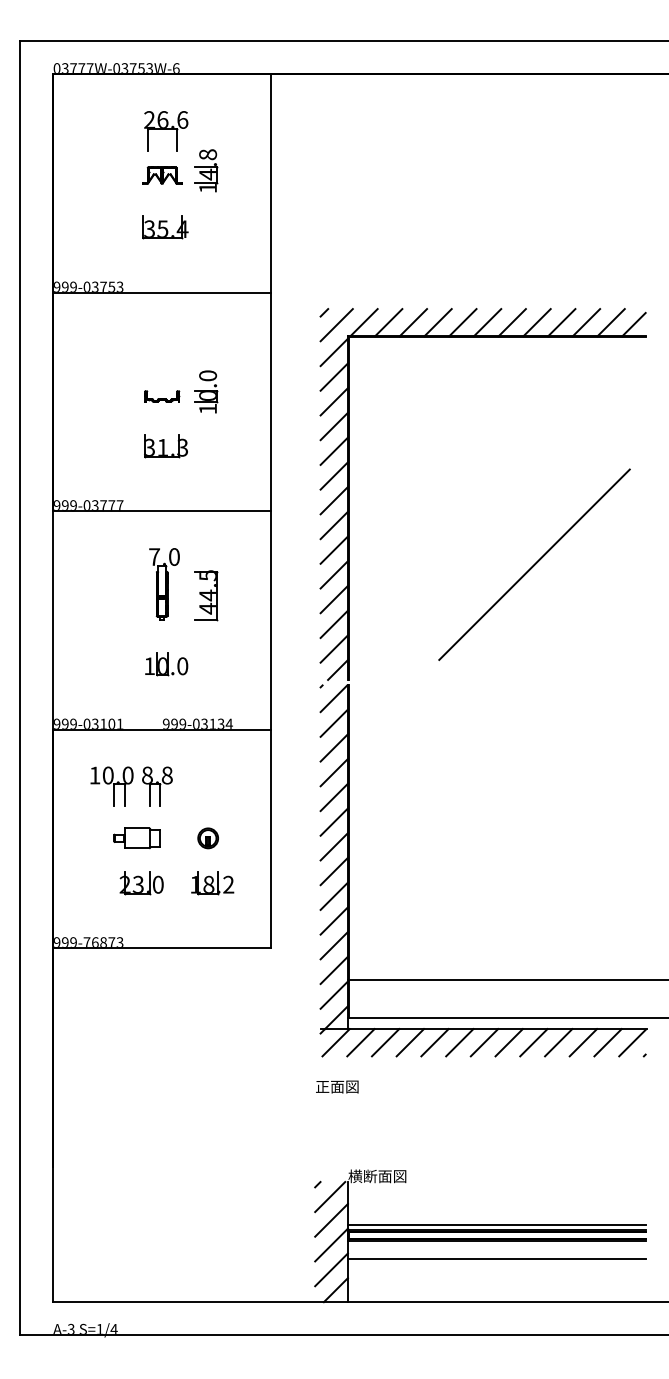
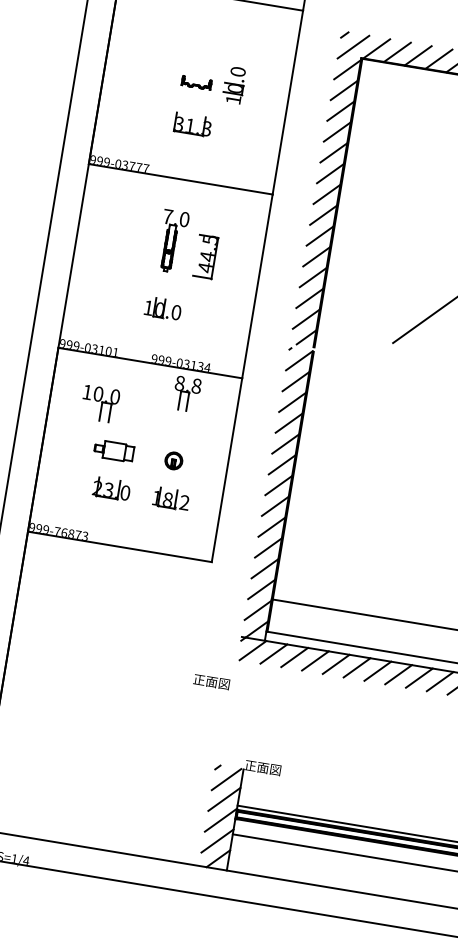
part: (157, 786) -> (186, 394), moved
text: (337, 1086) -> (211, 681), moved
text: (377, 1176) -> (269, 768), 横断面図 -> 正面図

